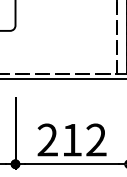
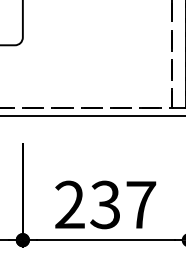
text: (83, 139) -> (122, 204), 212 -> 237

